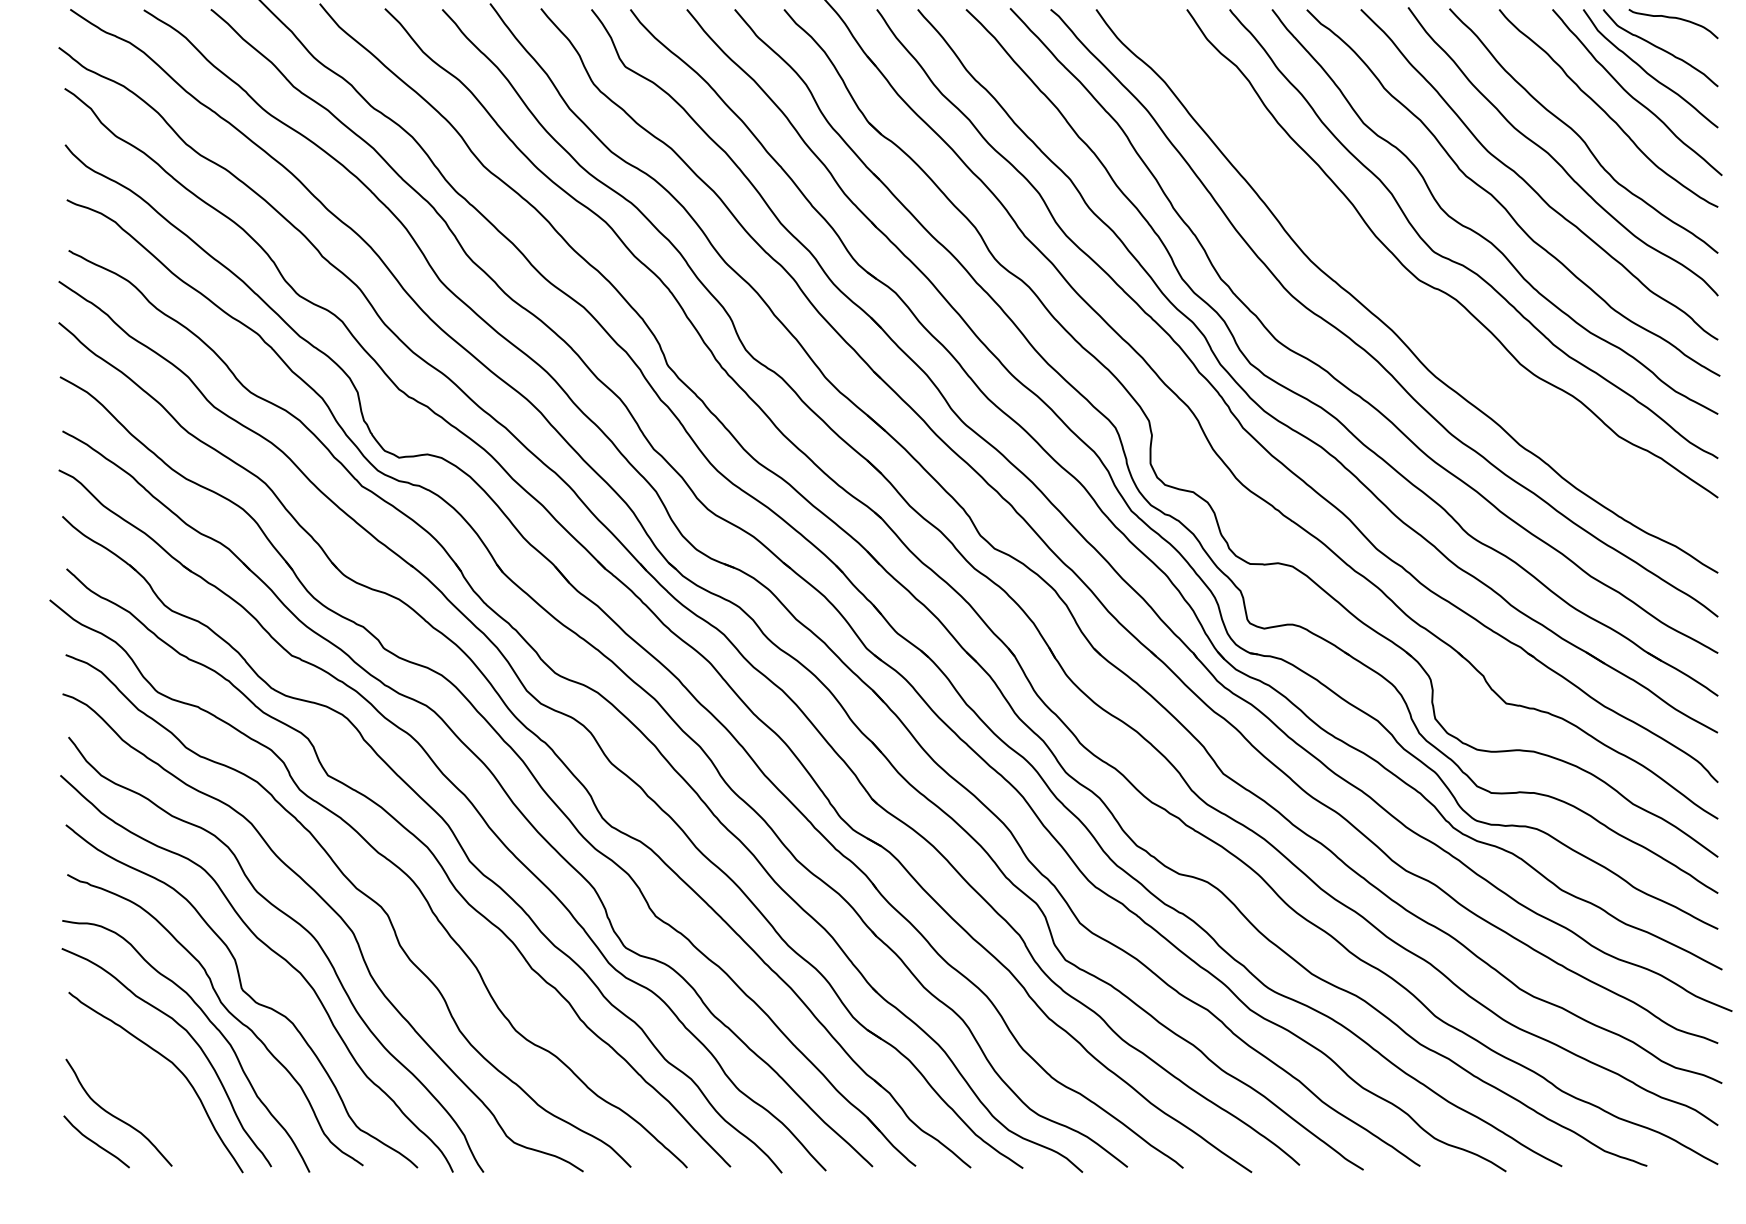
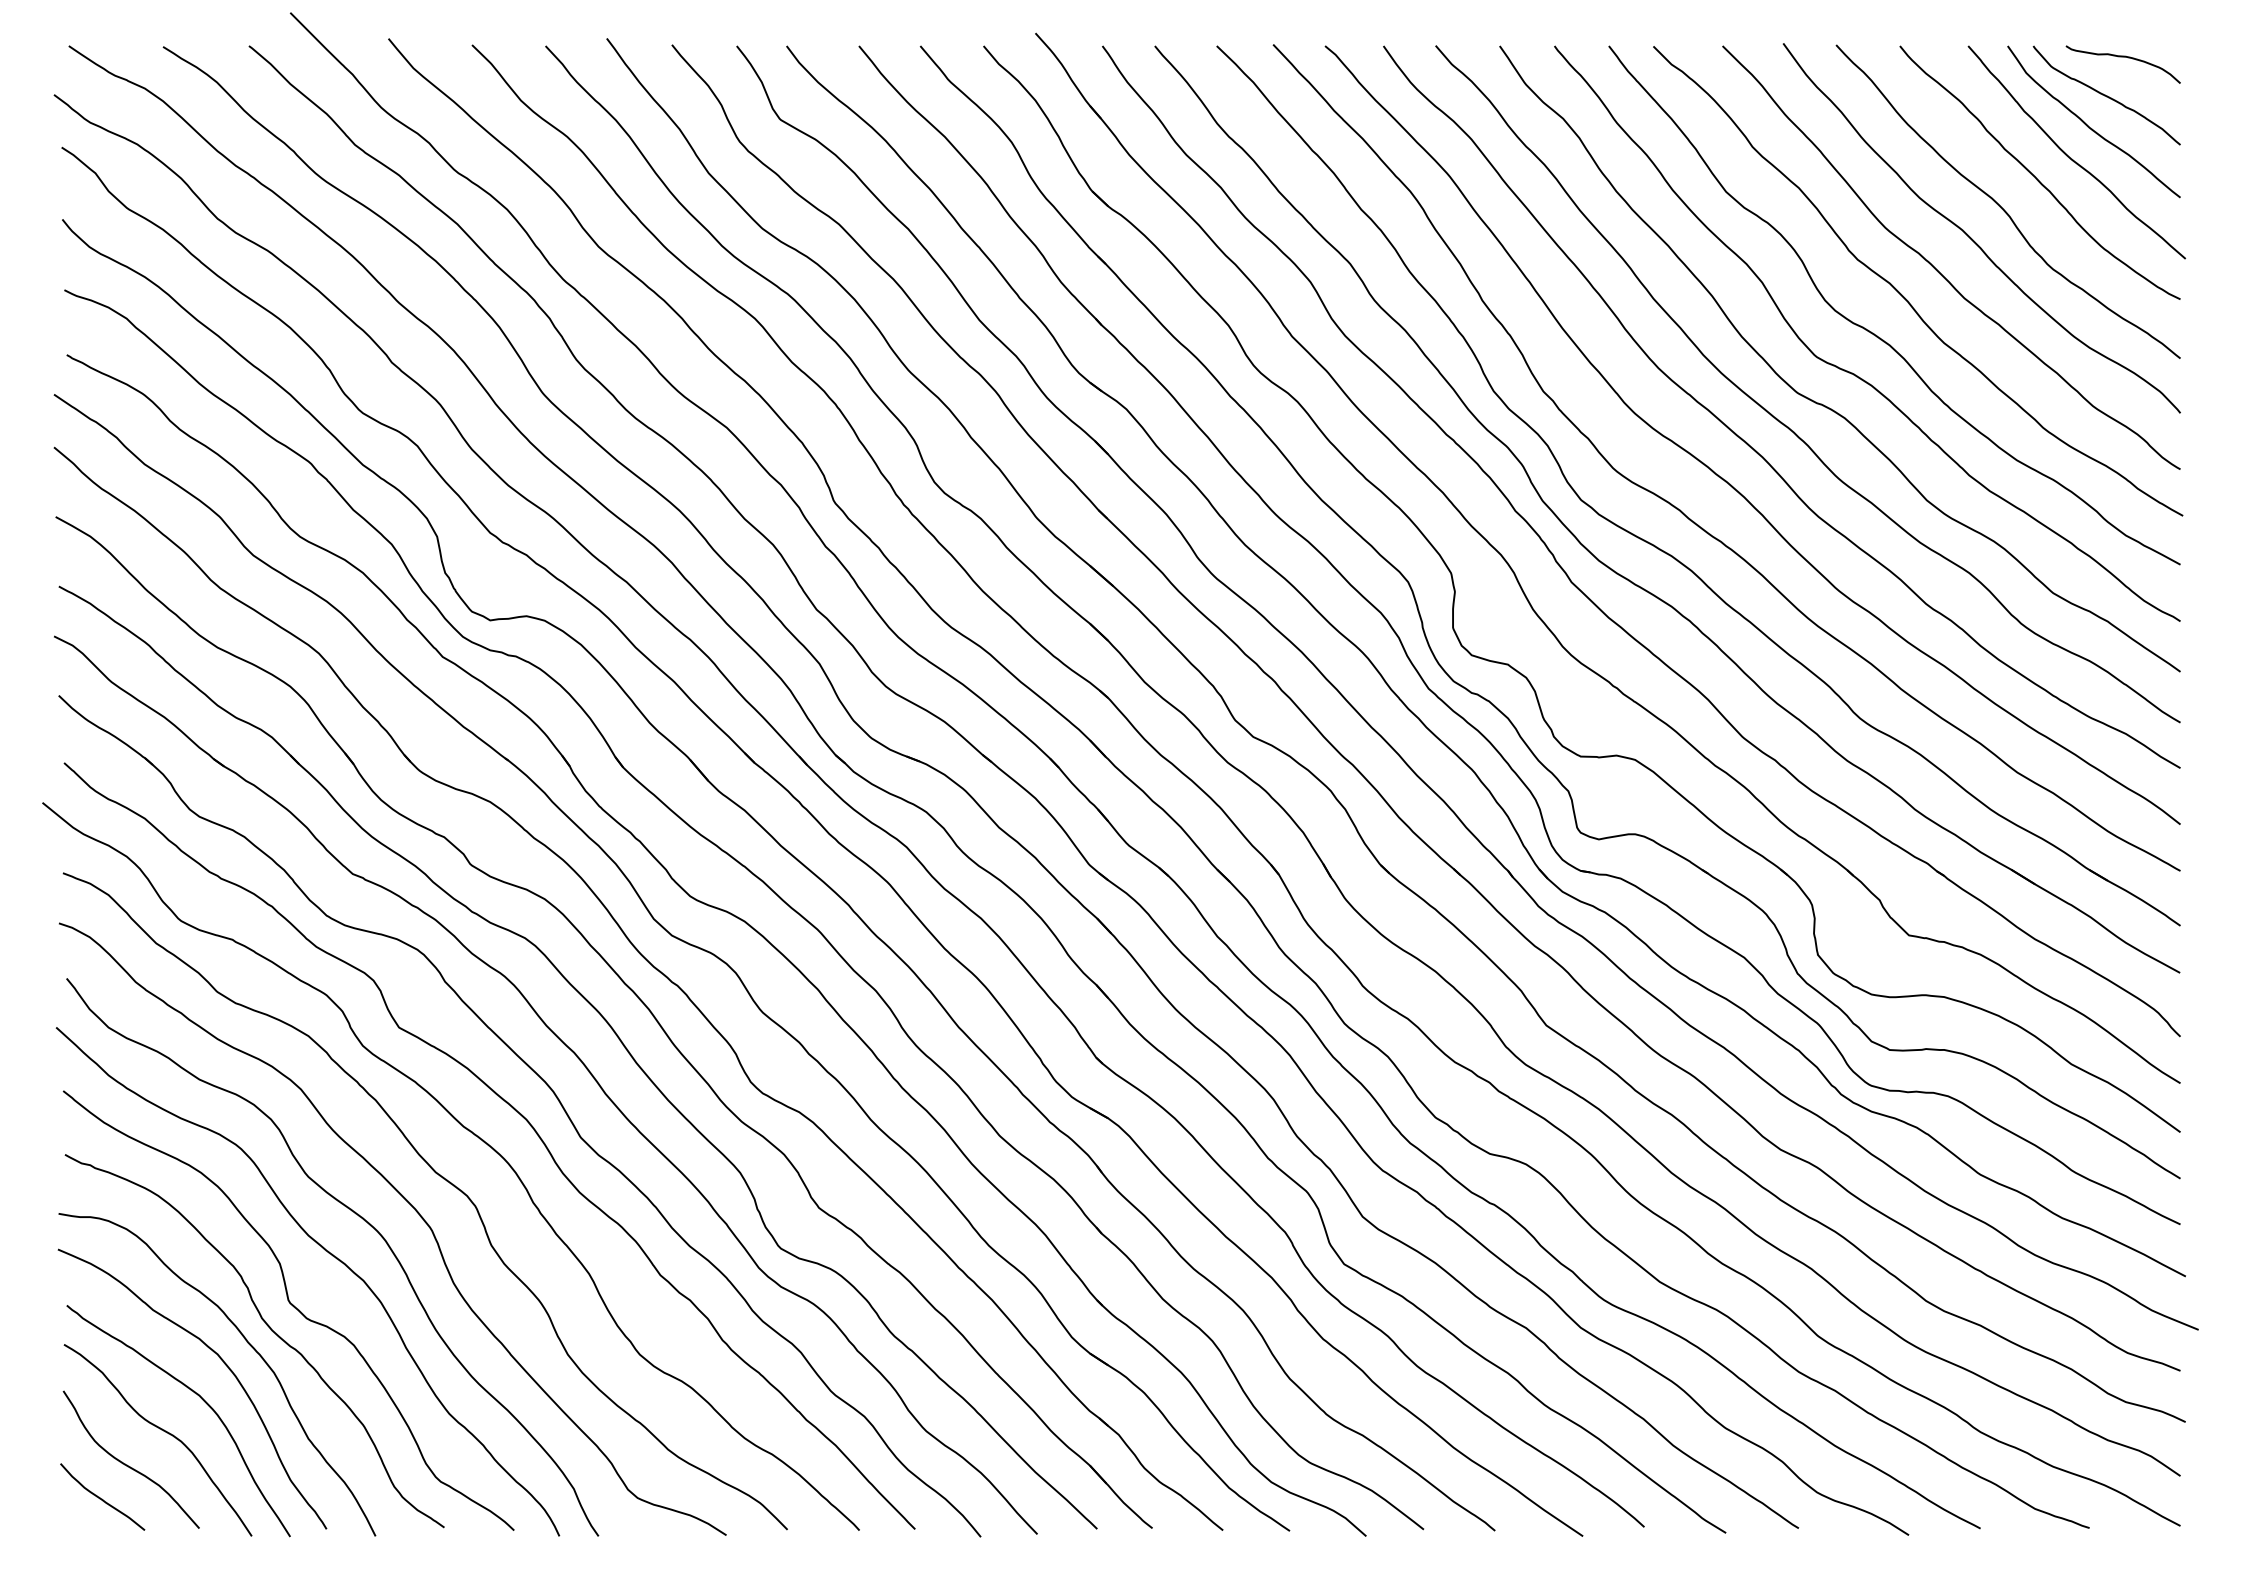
curve: (1406, 302) -> (1781, 421), added
curve: (142, 1089) -> (161, 1430), added

